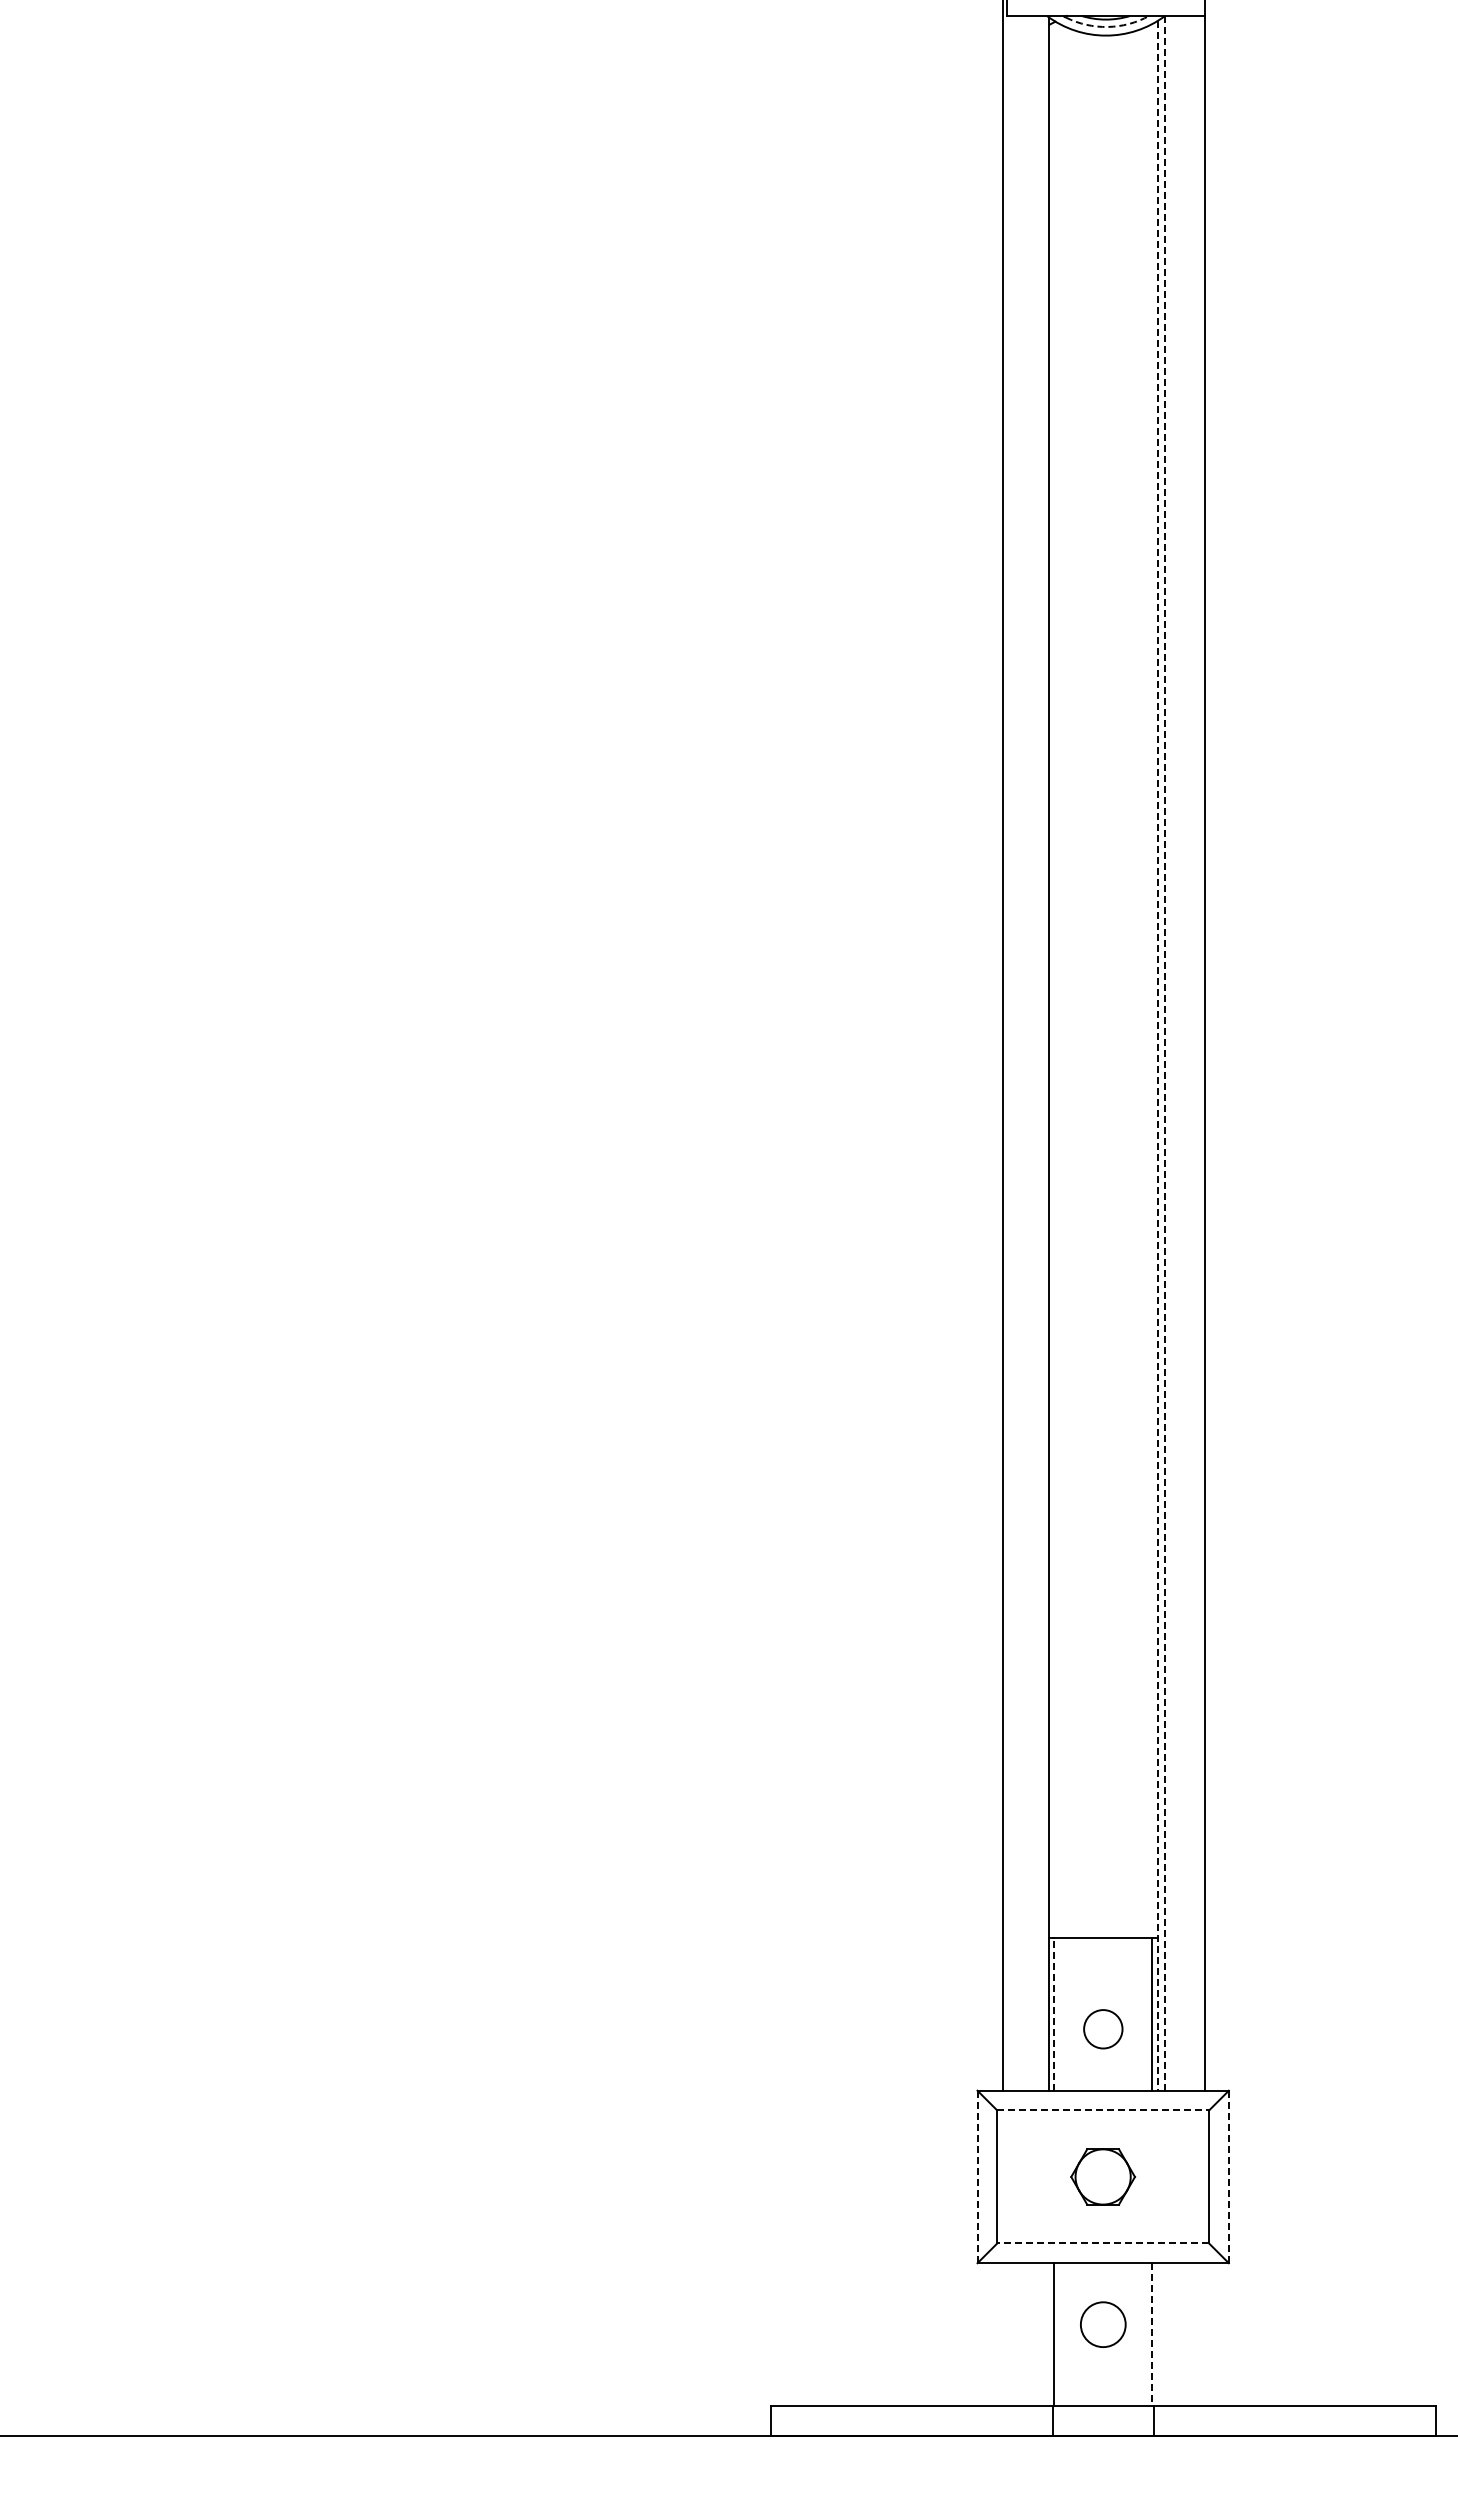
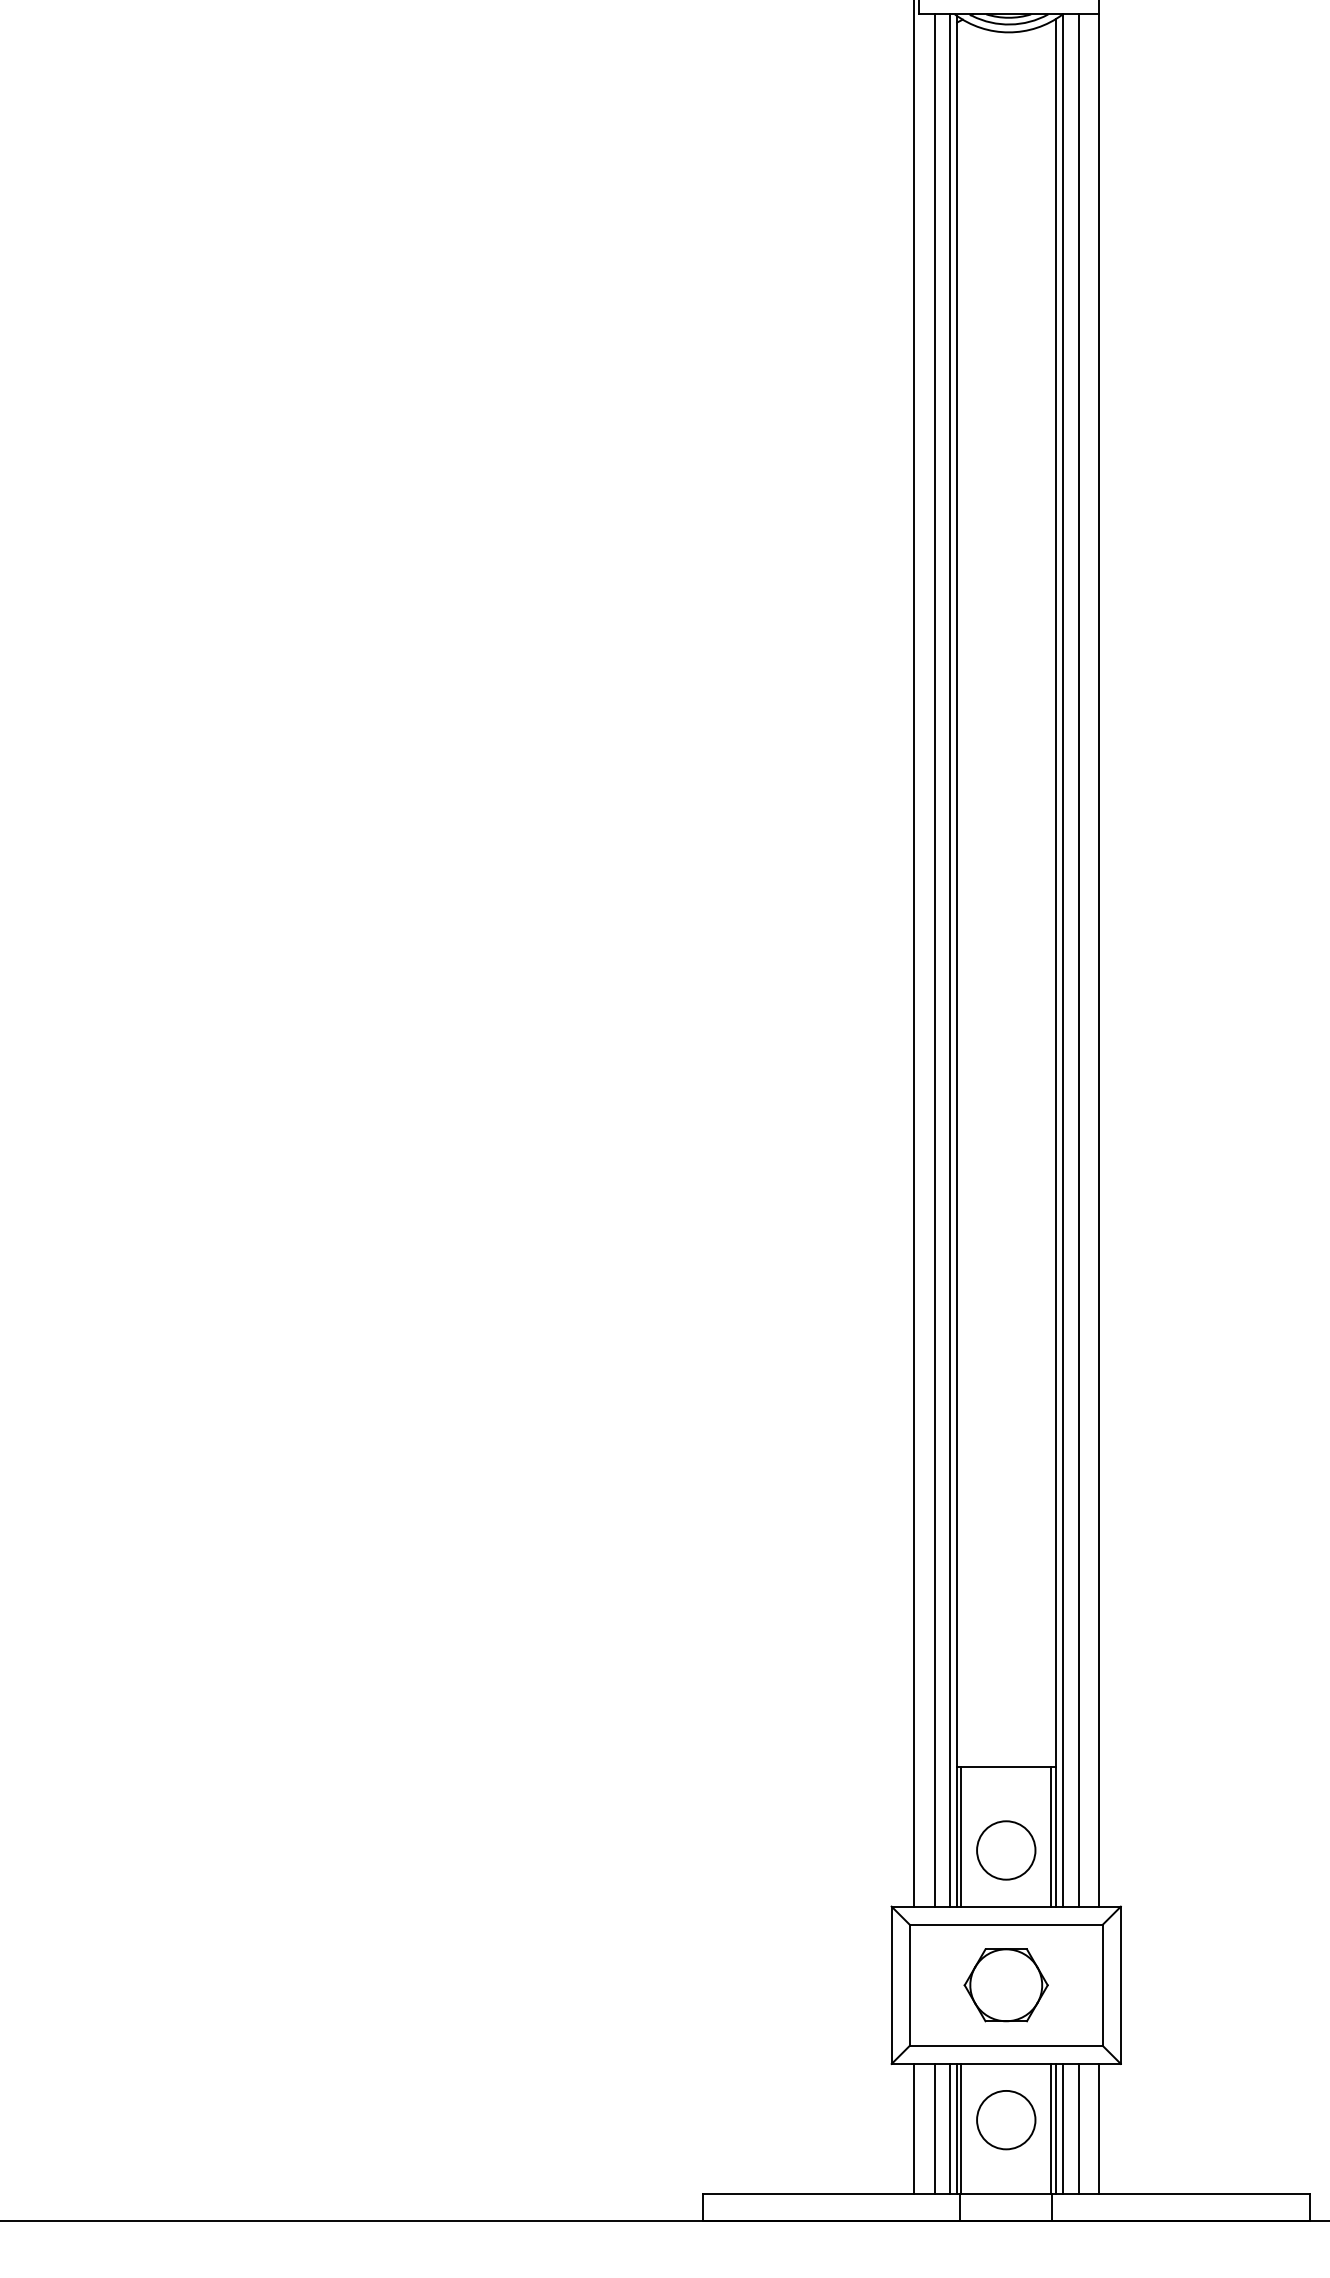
arc: (1107, 26) -> (1010, 24), dashed -> solid
line: (1024, 1052) -> (934, 959), added
line: (1041, 1052) -> (950, 959), added
line: (1182, 1052) -> (1078, 959), added
line: (1165, 1053) -> (1063, 960), dashed -> solid
line: (1157, 1055) -> (1055, 962), dashed -> solid
line: (1053, 2013) -> (960, 1836), dashed -> solid
circle: (1103, 2029) -> (1006, 1850), size x1.67
line: (1103, 2110) -> (1006, 1924), dashed -> solid
part: (1102, 2176) -> (1005, 1984), size x1.43
line: (1228, 2176) -> (1120, 1984), dashed -> solid
line: (977, 2177) -> (891, 1985), dashed -> solid
line: (1103, 2243) -> (1006, 2045), dashed -> solid
circle: (1103, 2324) -> (1006, 2119), size x1.43
line: (1002, 2334) -> (914, 2128), added
line: (1024, 2334) -> (934, 2128), added
line: (1041, 2334) -> (950, 2128), added
line: (1049, 2334) -> (957, 2128), added
line: (1157, 2334) -> (1055, 2128), added
line: (1165, 2334) -> (1063, 2128), added
line: (1182, 2334) -> (1078, 2128), added
line: (1204, 2334) -> (1098, 2128), added
line: (1152, 2335) -> (1051, 2129), dashed -> solid

